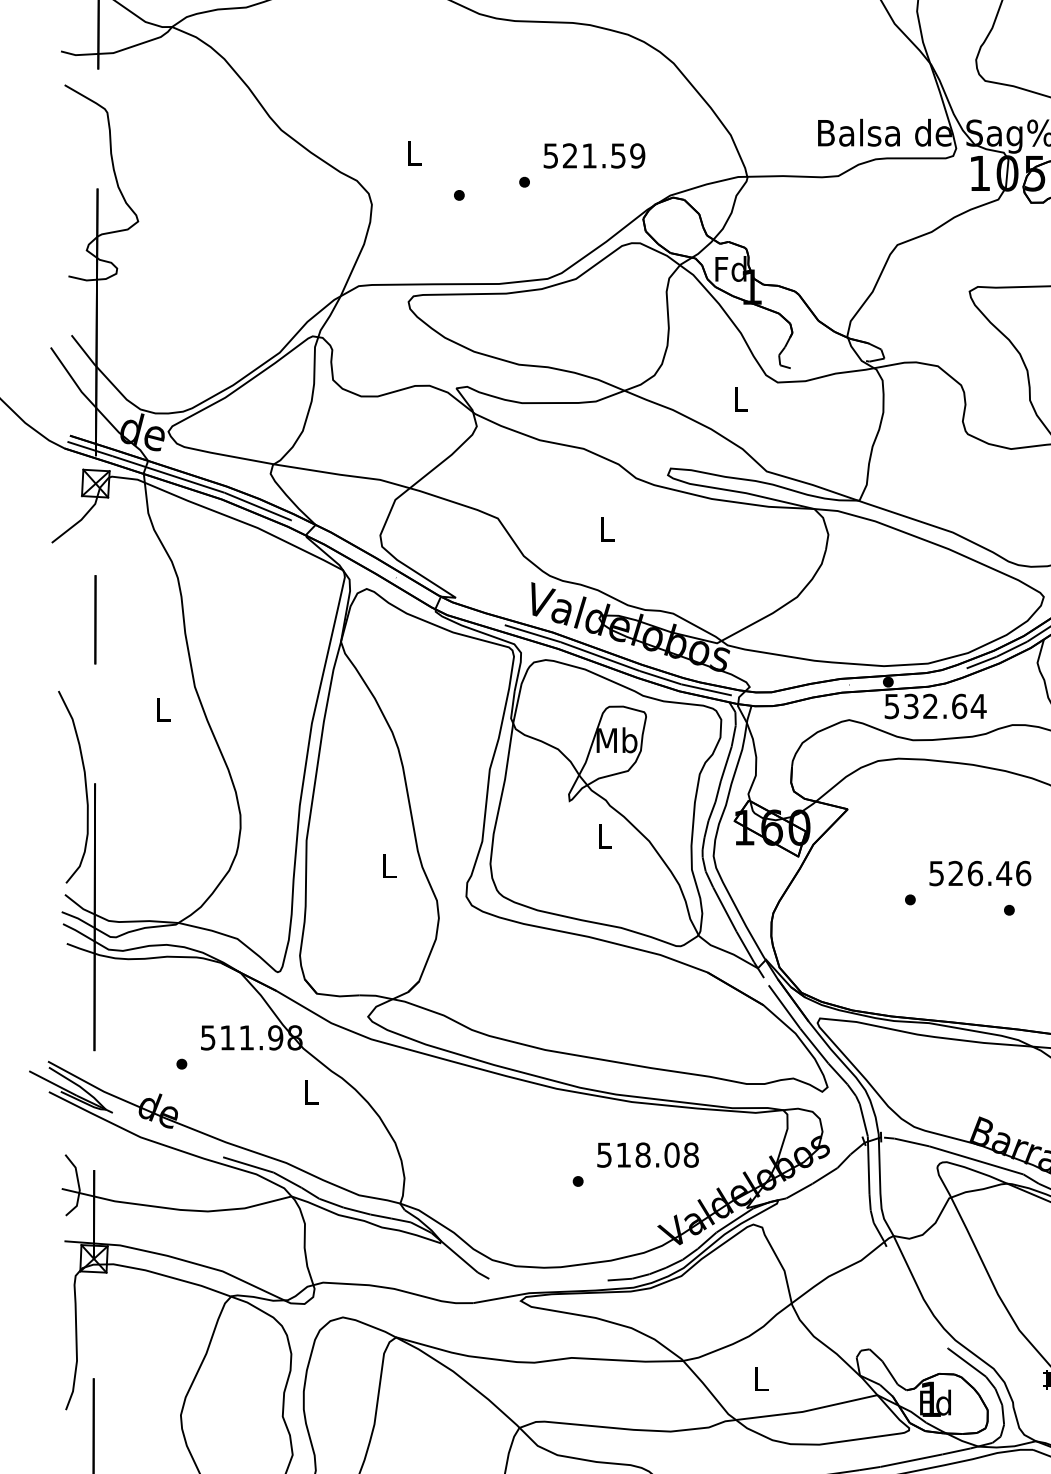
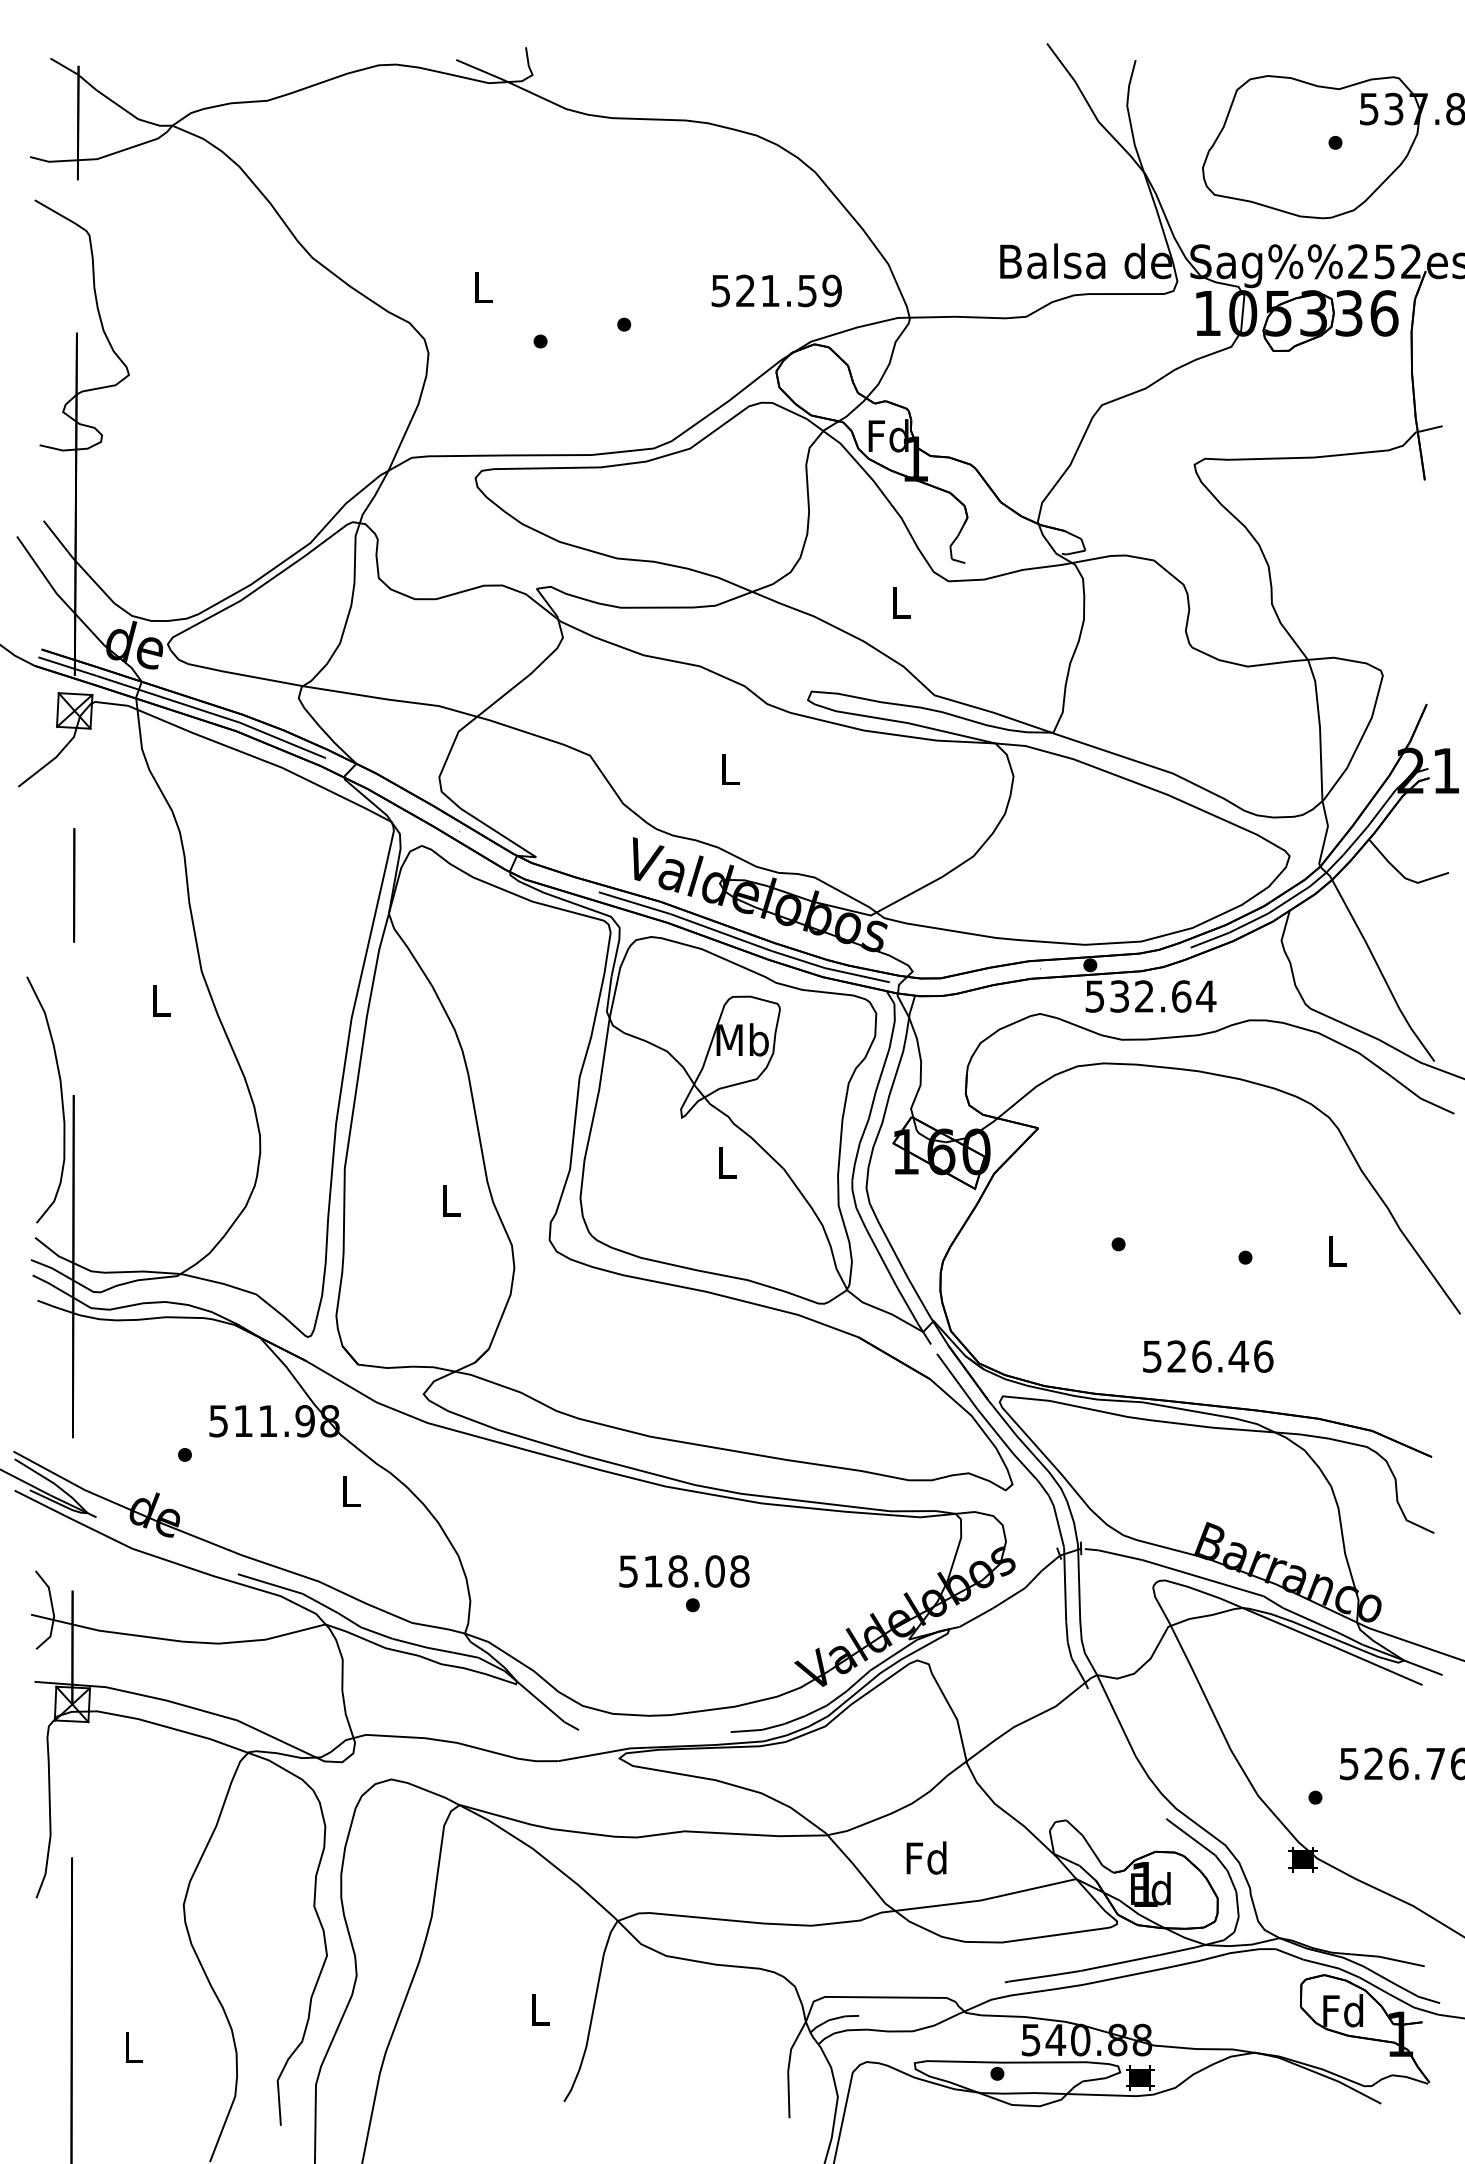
text: (594, 155) -> (776, 290), moved
text: (980, 873) -> (1208, 1356), moved
text: (648, 1155) -> (684, 1571), moved
text: (760, 1378) -> (926, 1857), L -> Fd

